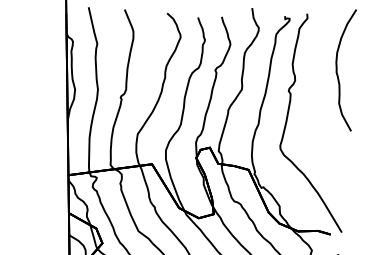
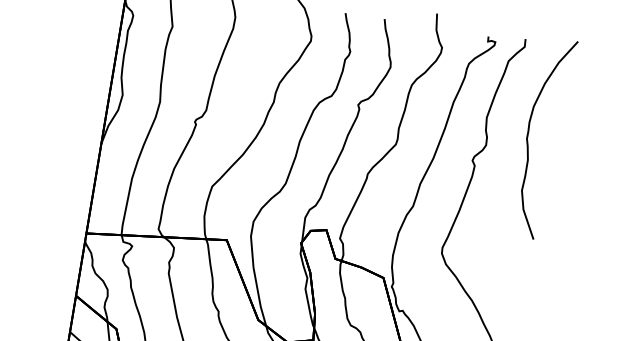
curve: (338, 74) -> (529, 142), moved

